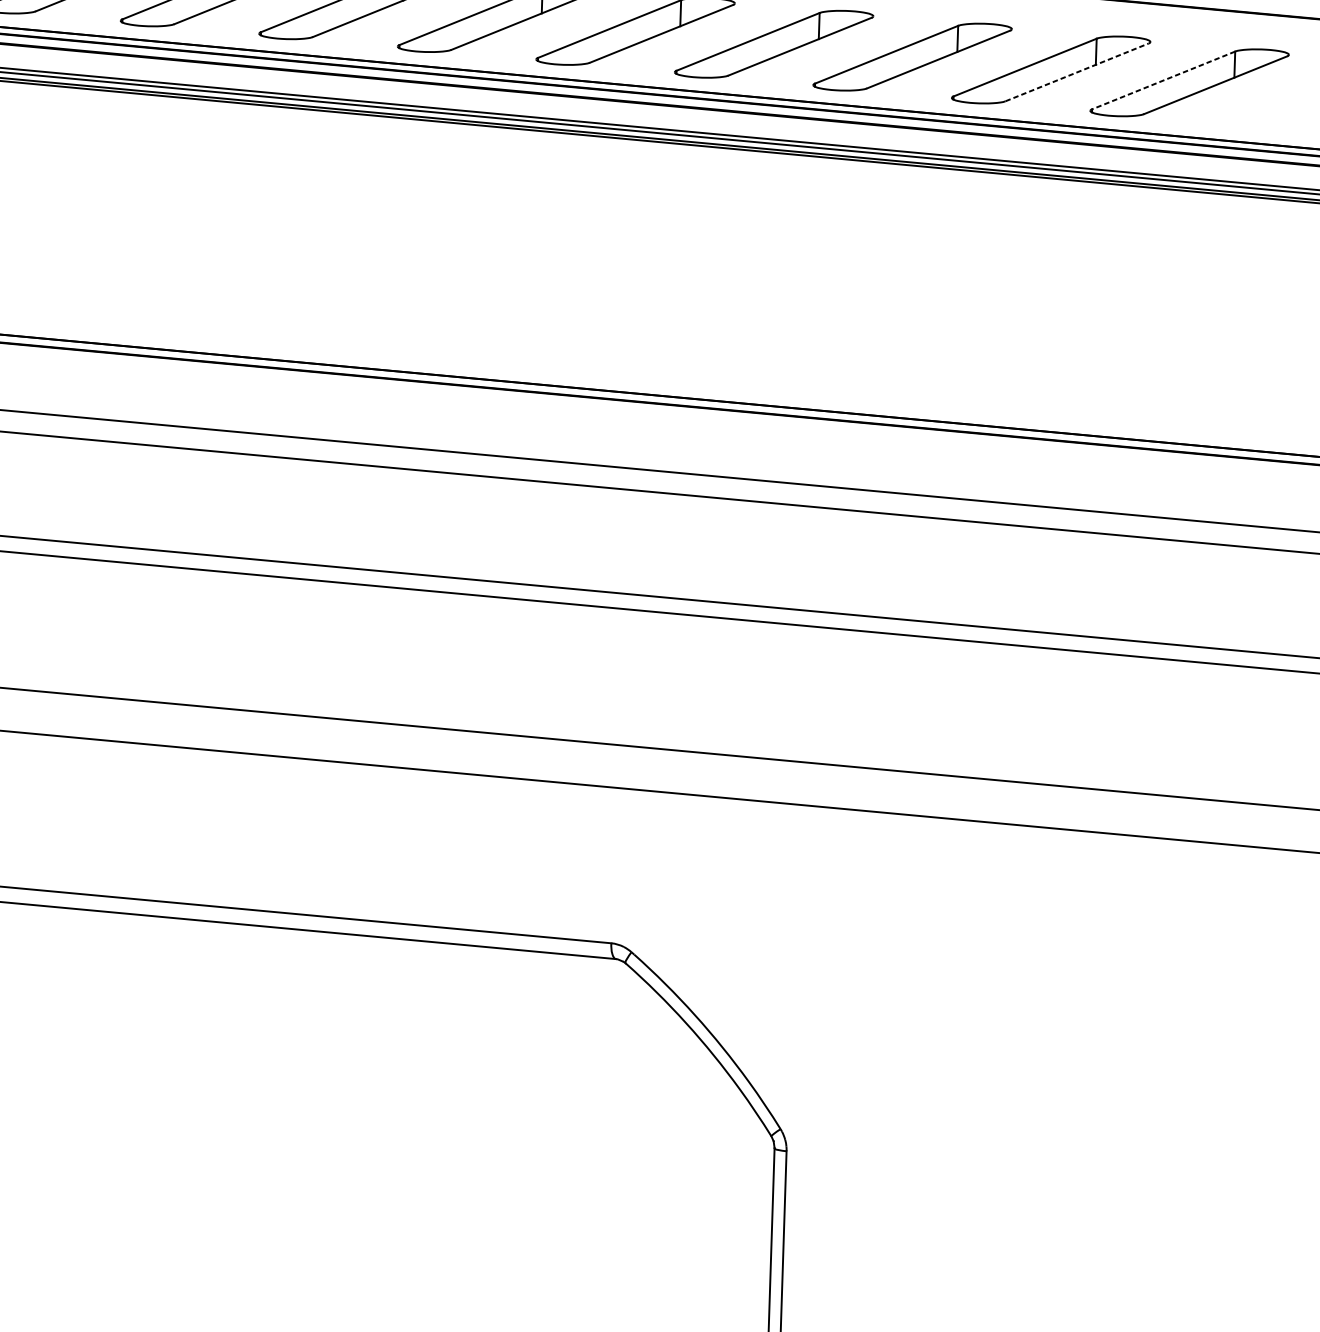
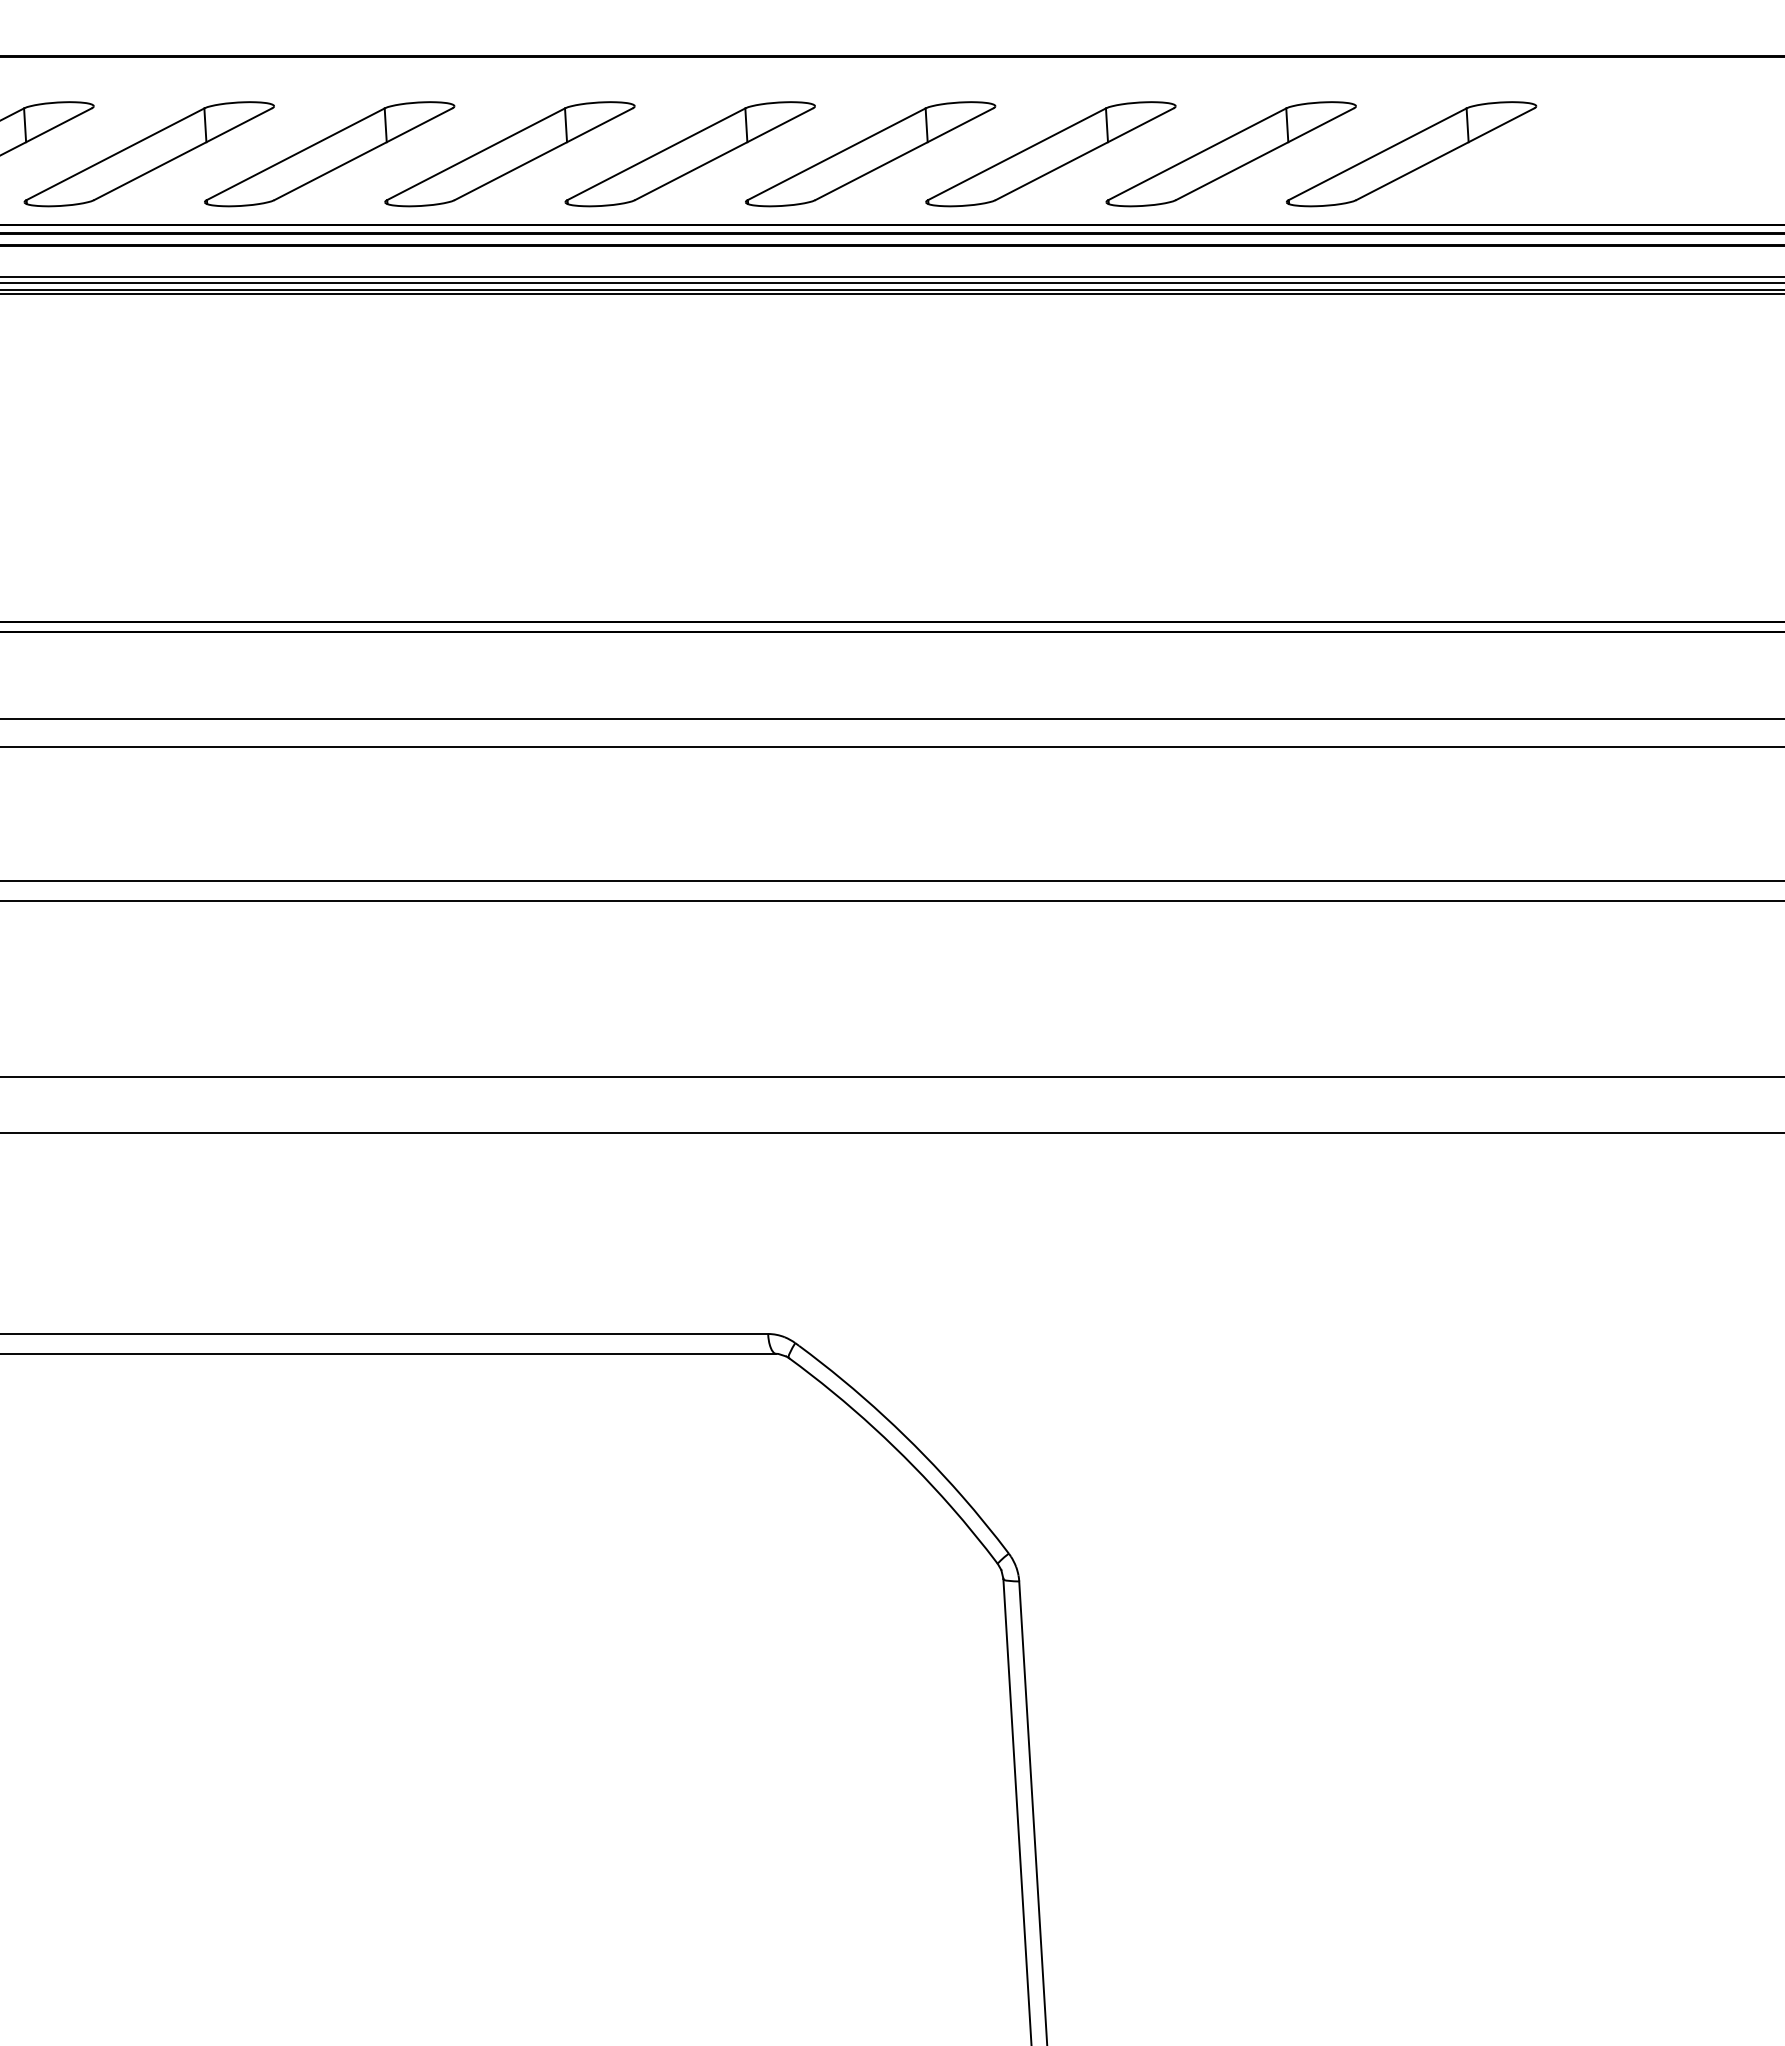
line: (1077, 72) -> (1265, 154), dashed -> solid
line: (1163, 80) -> (1377, 154), dashed -> solid

